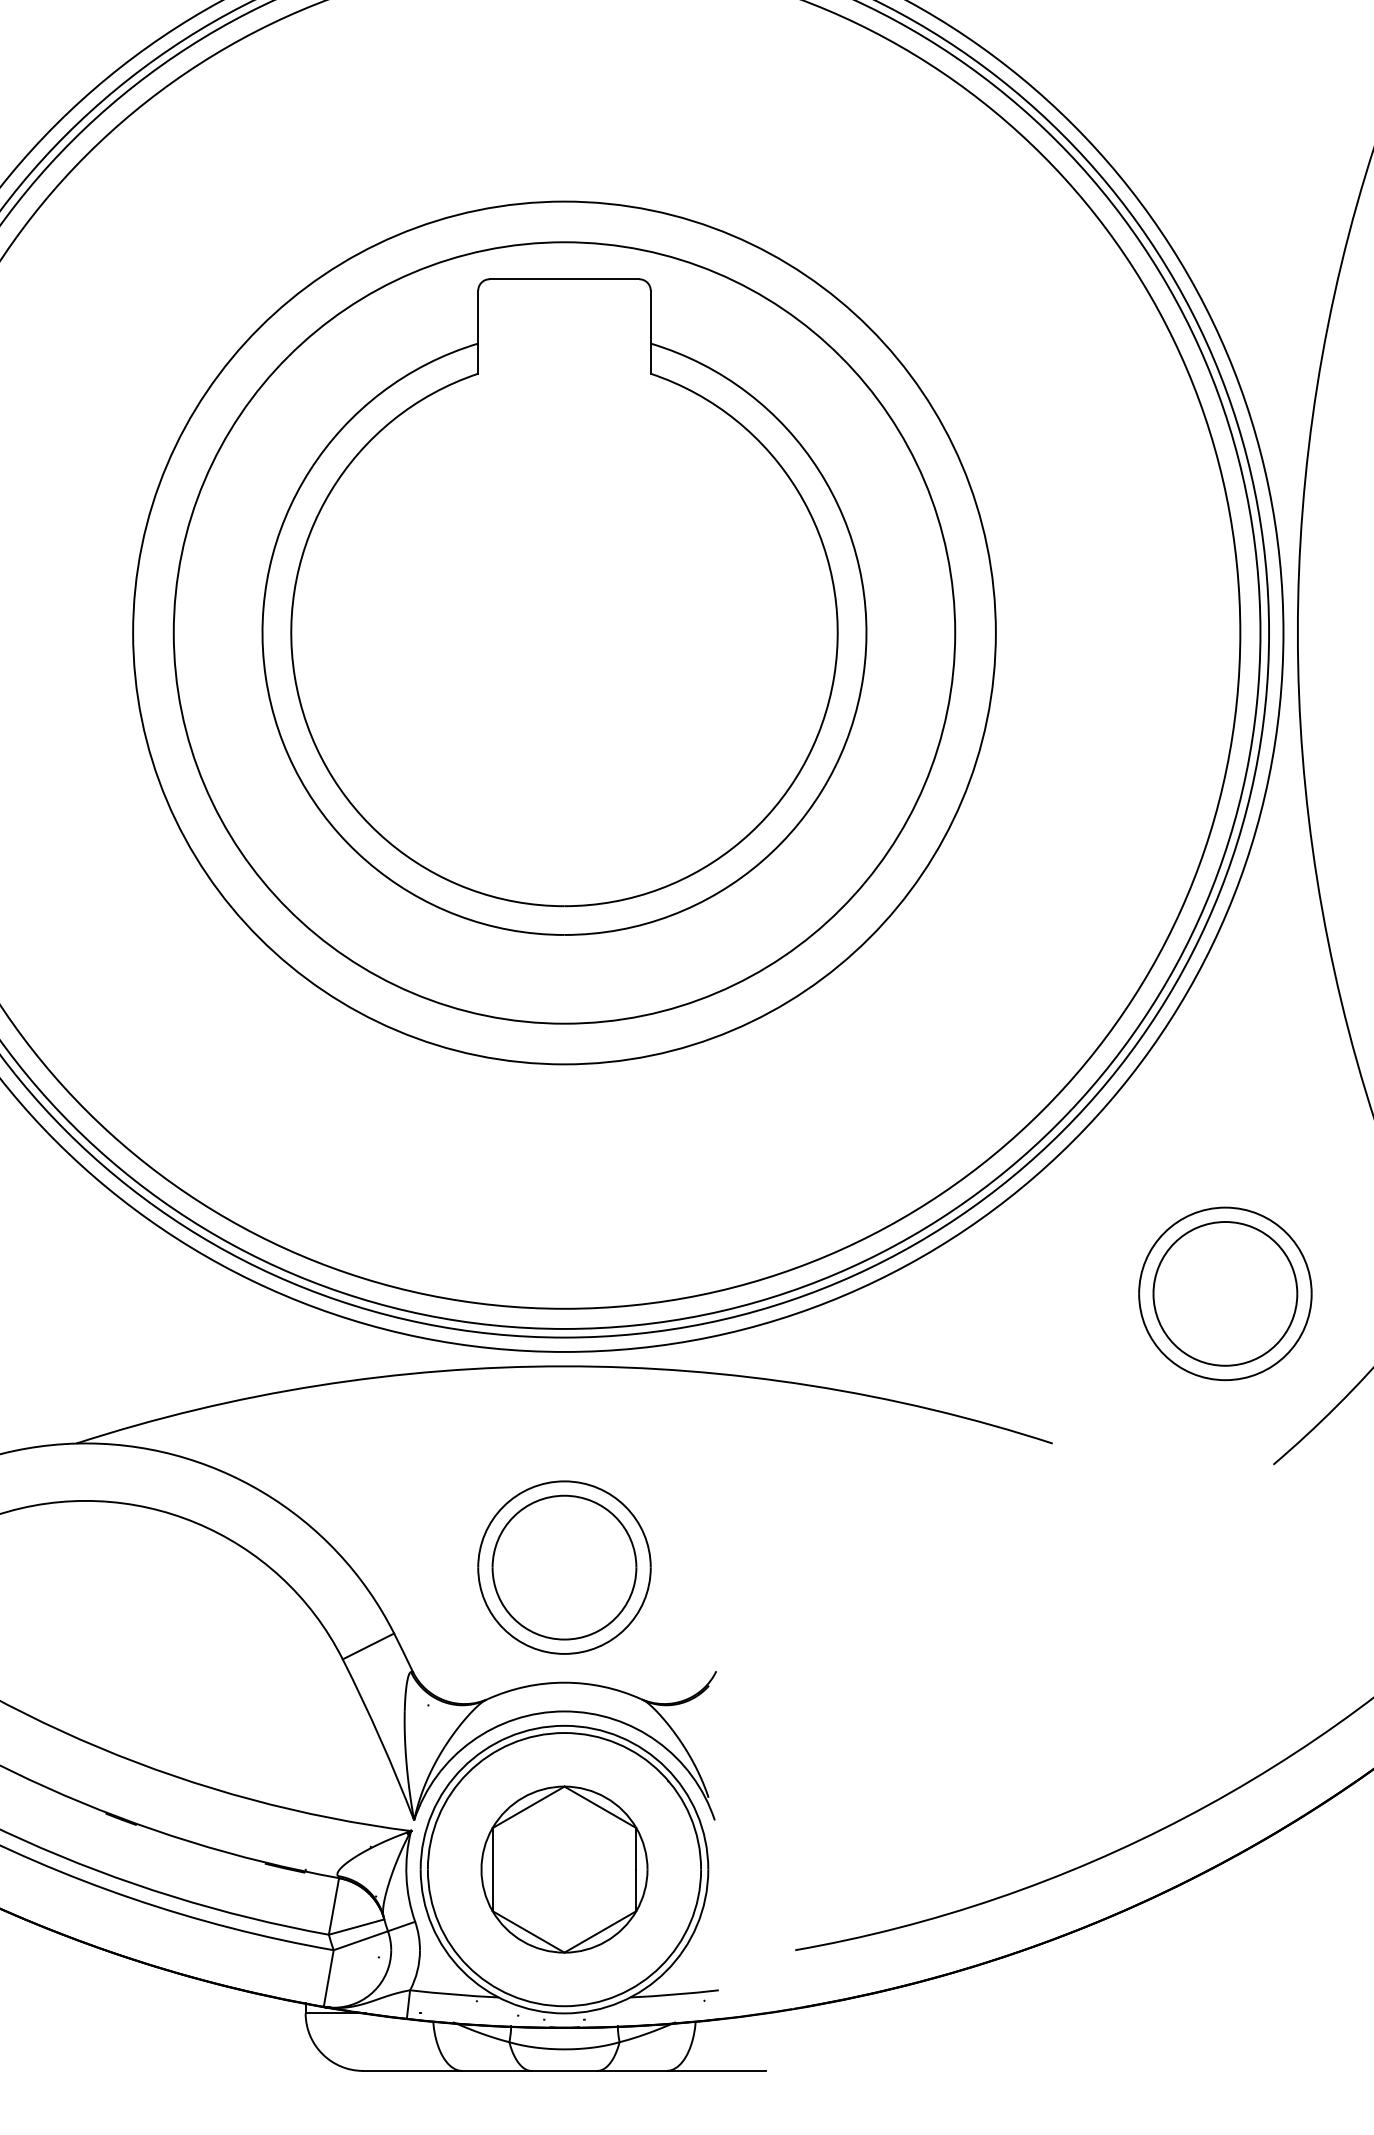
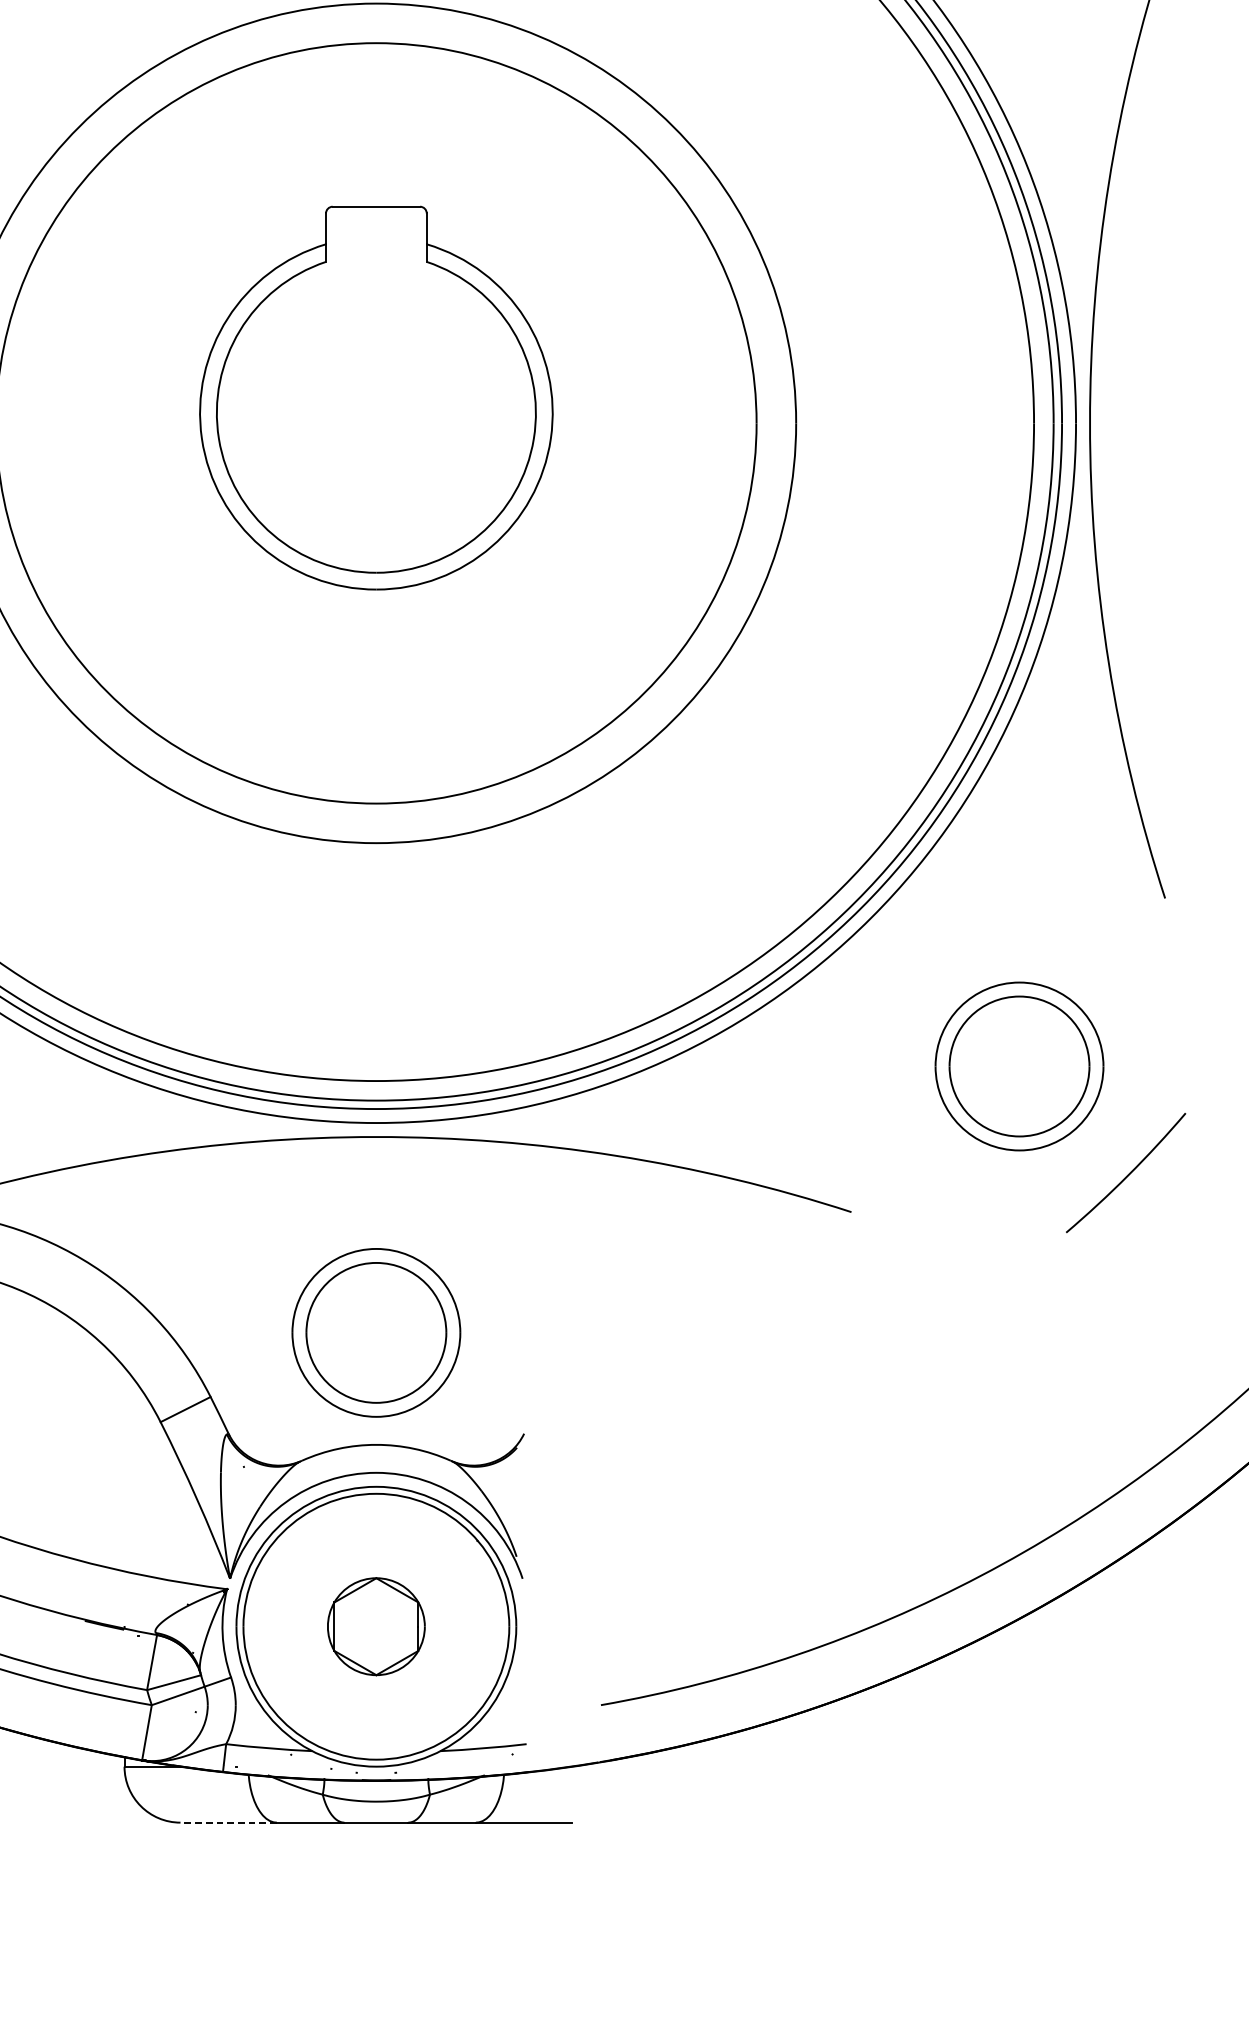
part: (564, 606) -> (376, 397), size x0.6
part: (564, 1869) -> (376, 1626), size x0.6
line: (412, 2070) -> (228, 1822), solid -> dashed

